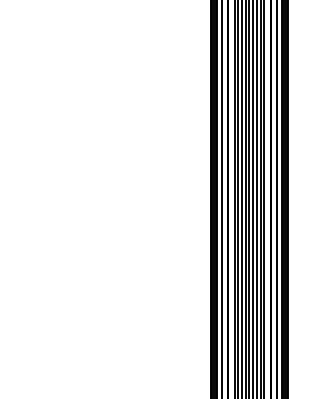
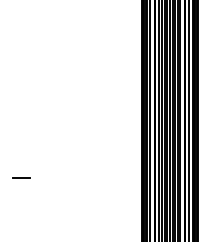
line: (41, 226) -> (21, 177), added

